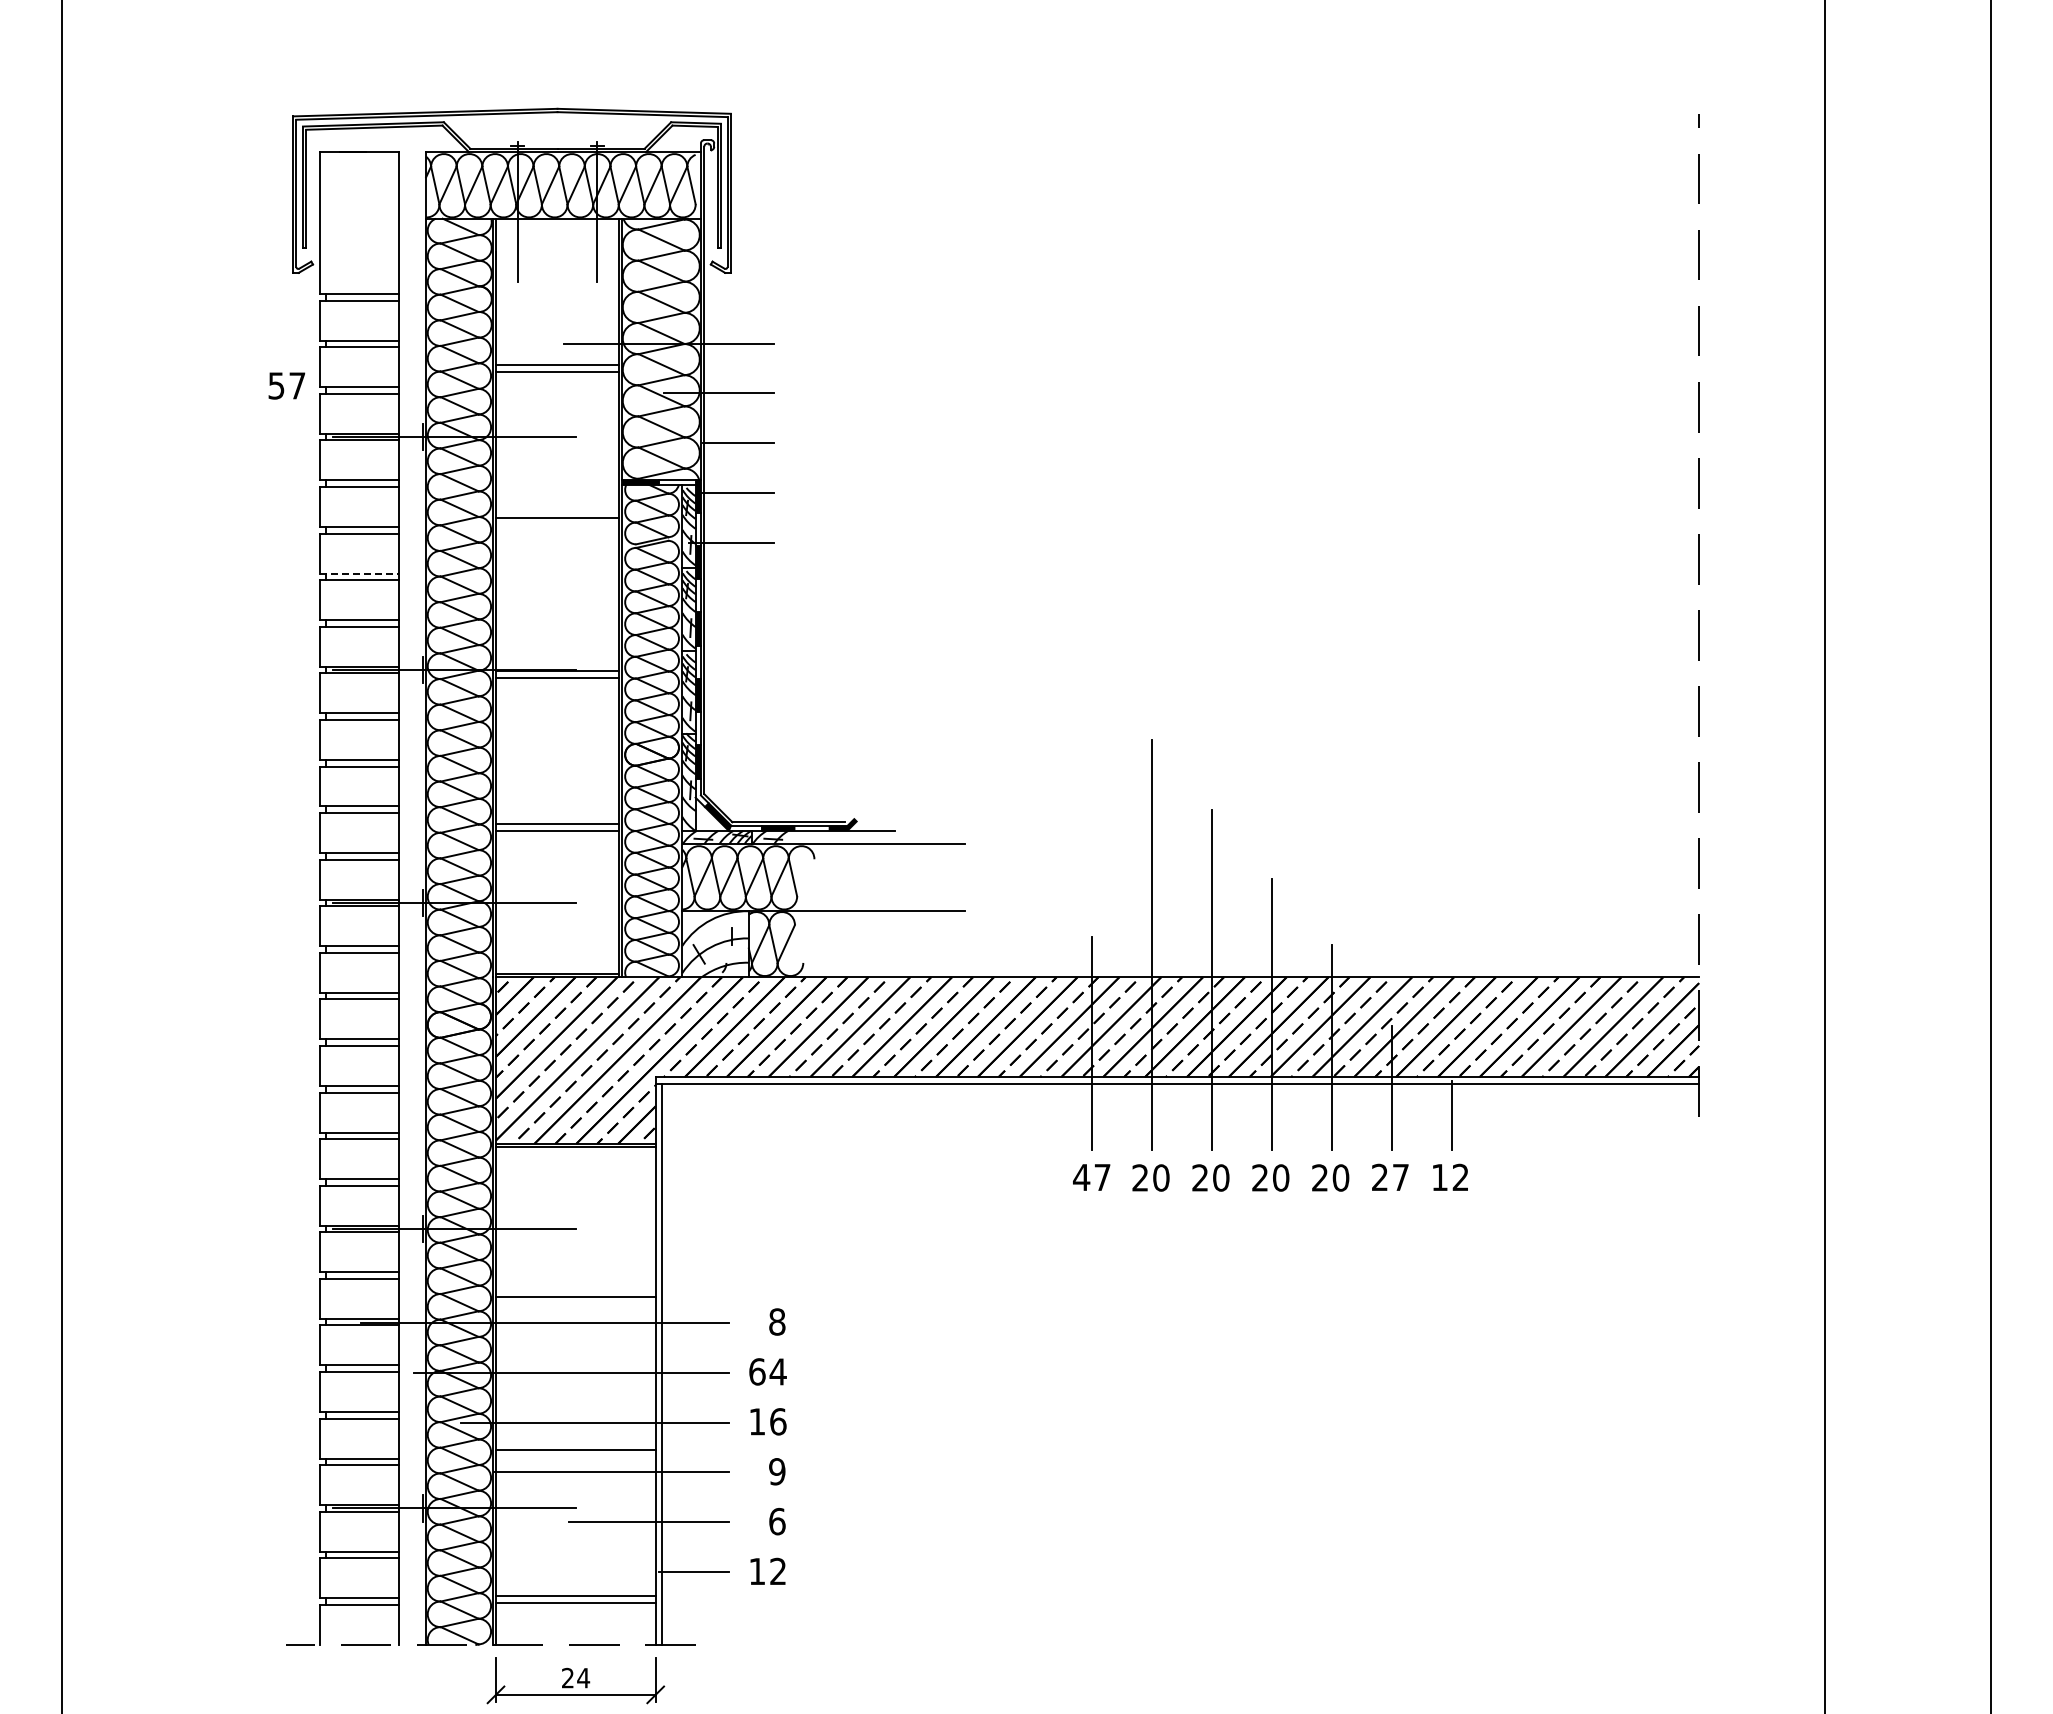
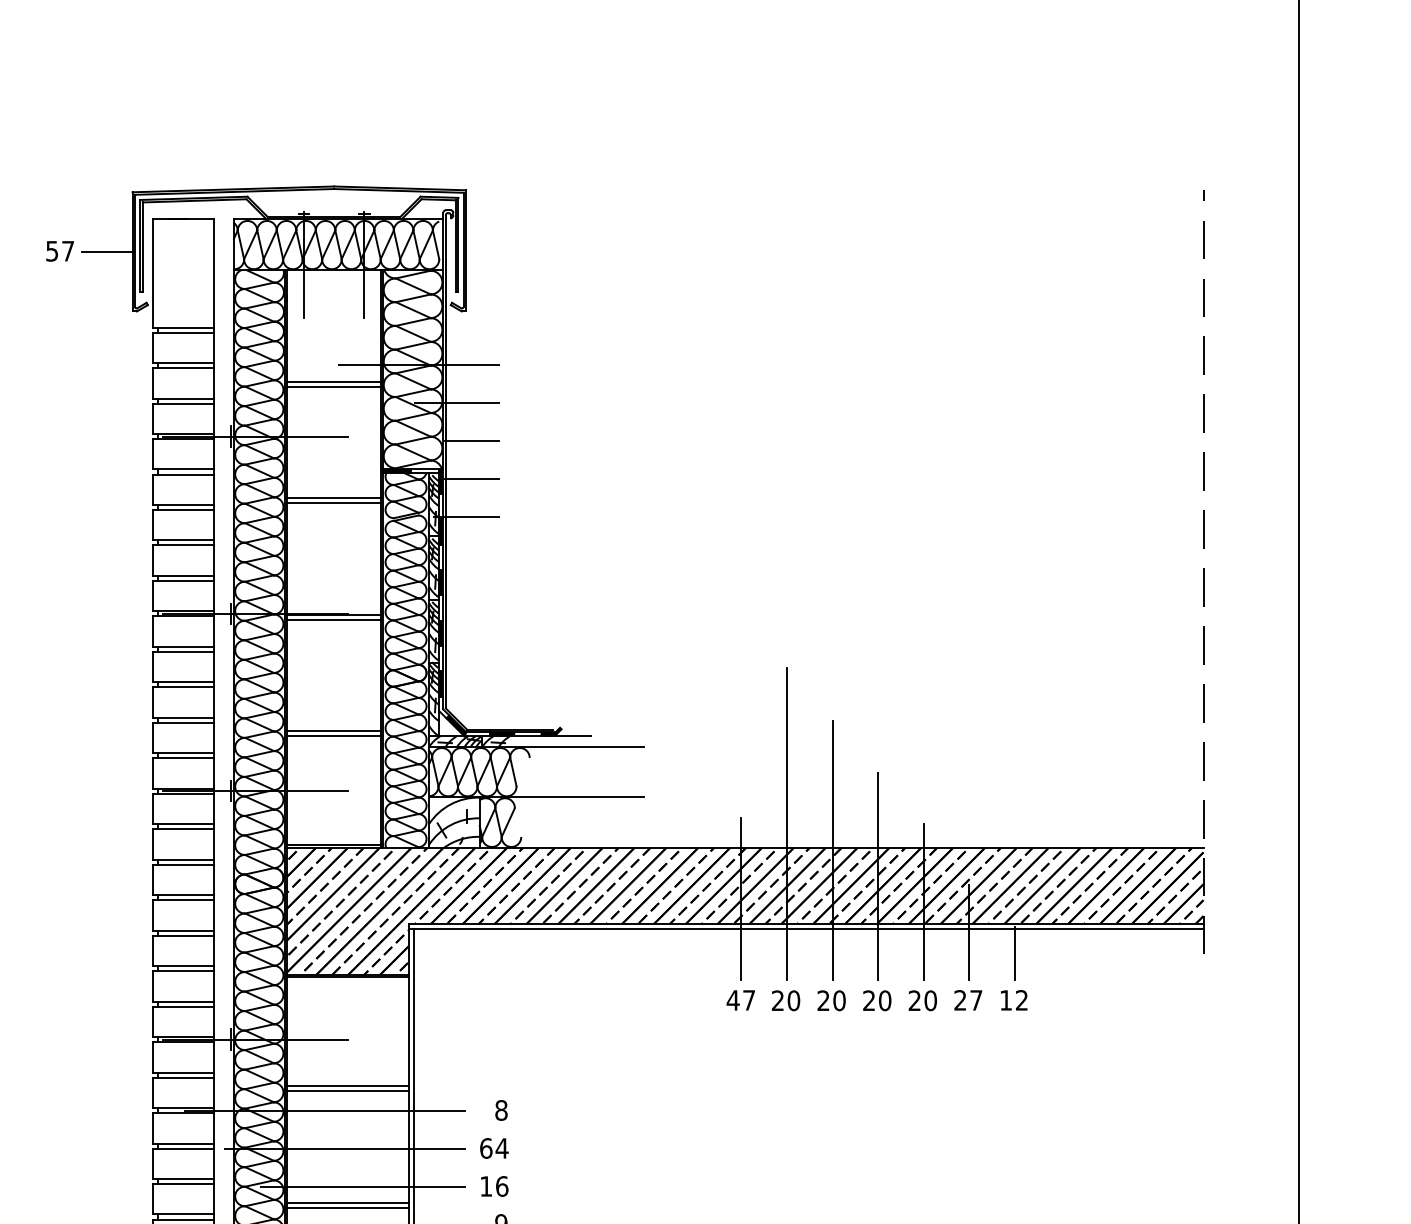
line: (260, 194) -> (107, 251), added
text: (286, 385) -> (59, 250), moved
line: (557, 524) -> (334, 503), added
line: (359, 573) -> (183, 540), dashed -> solid
line: (575, 1290) -> (347, 1086), added
line: (575, 1443) -> (347, 1202), added

